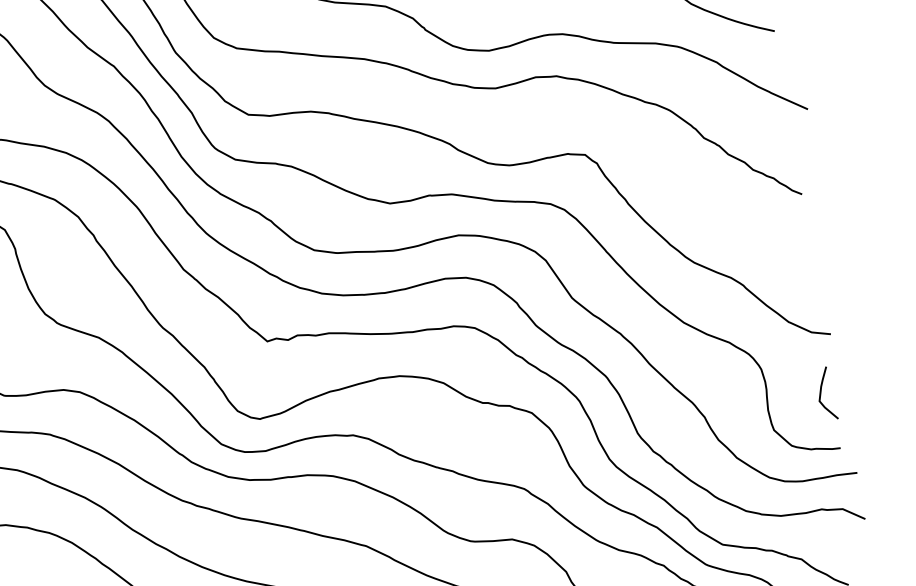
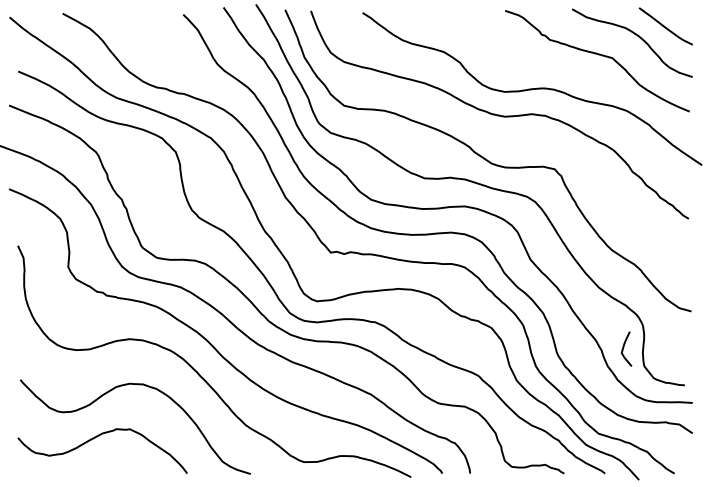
curve: (822, 392) -> (624, 347), moved

